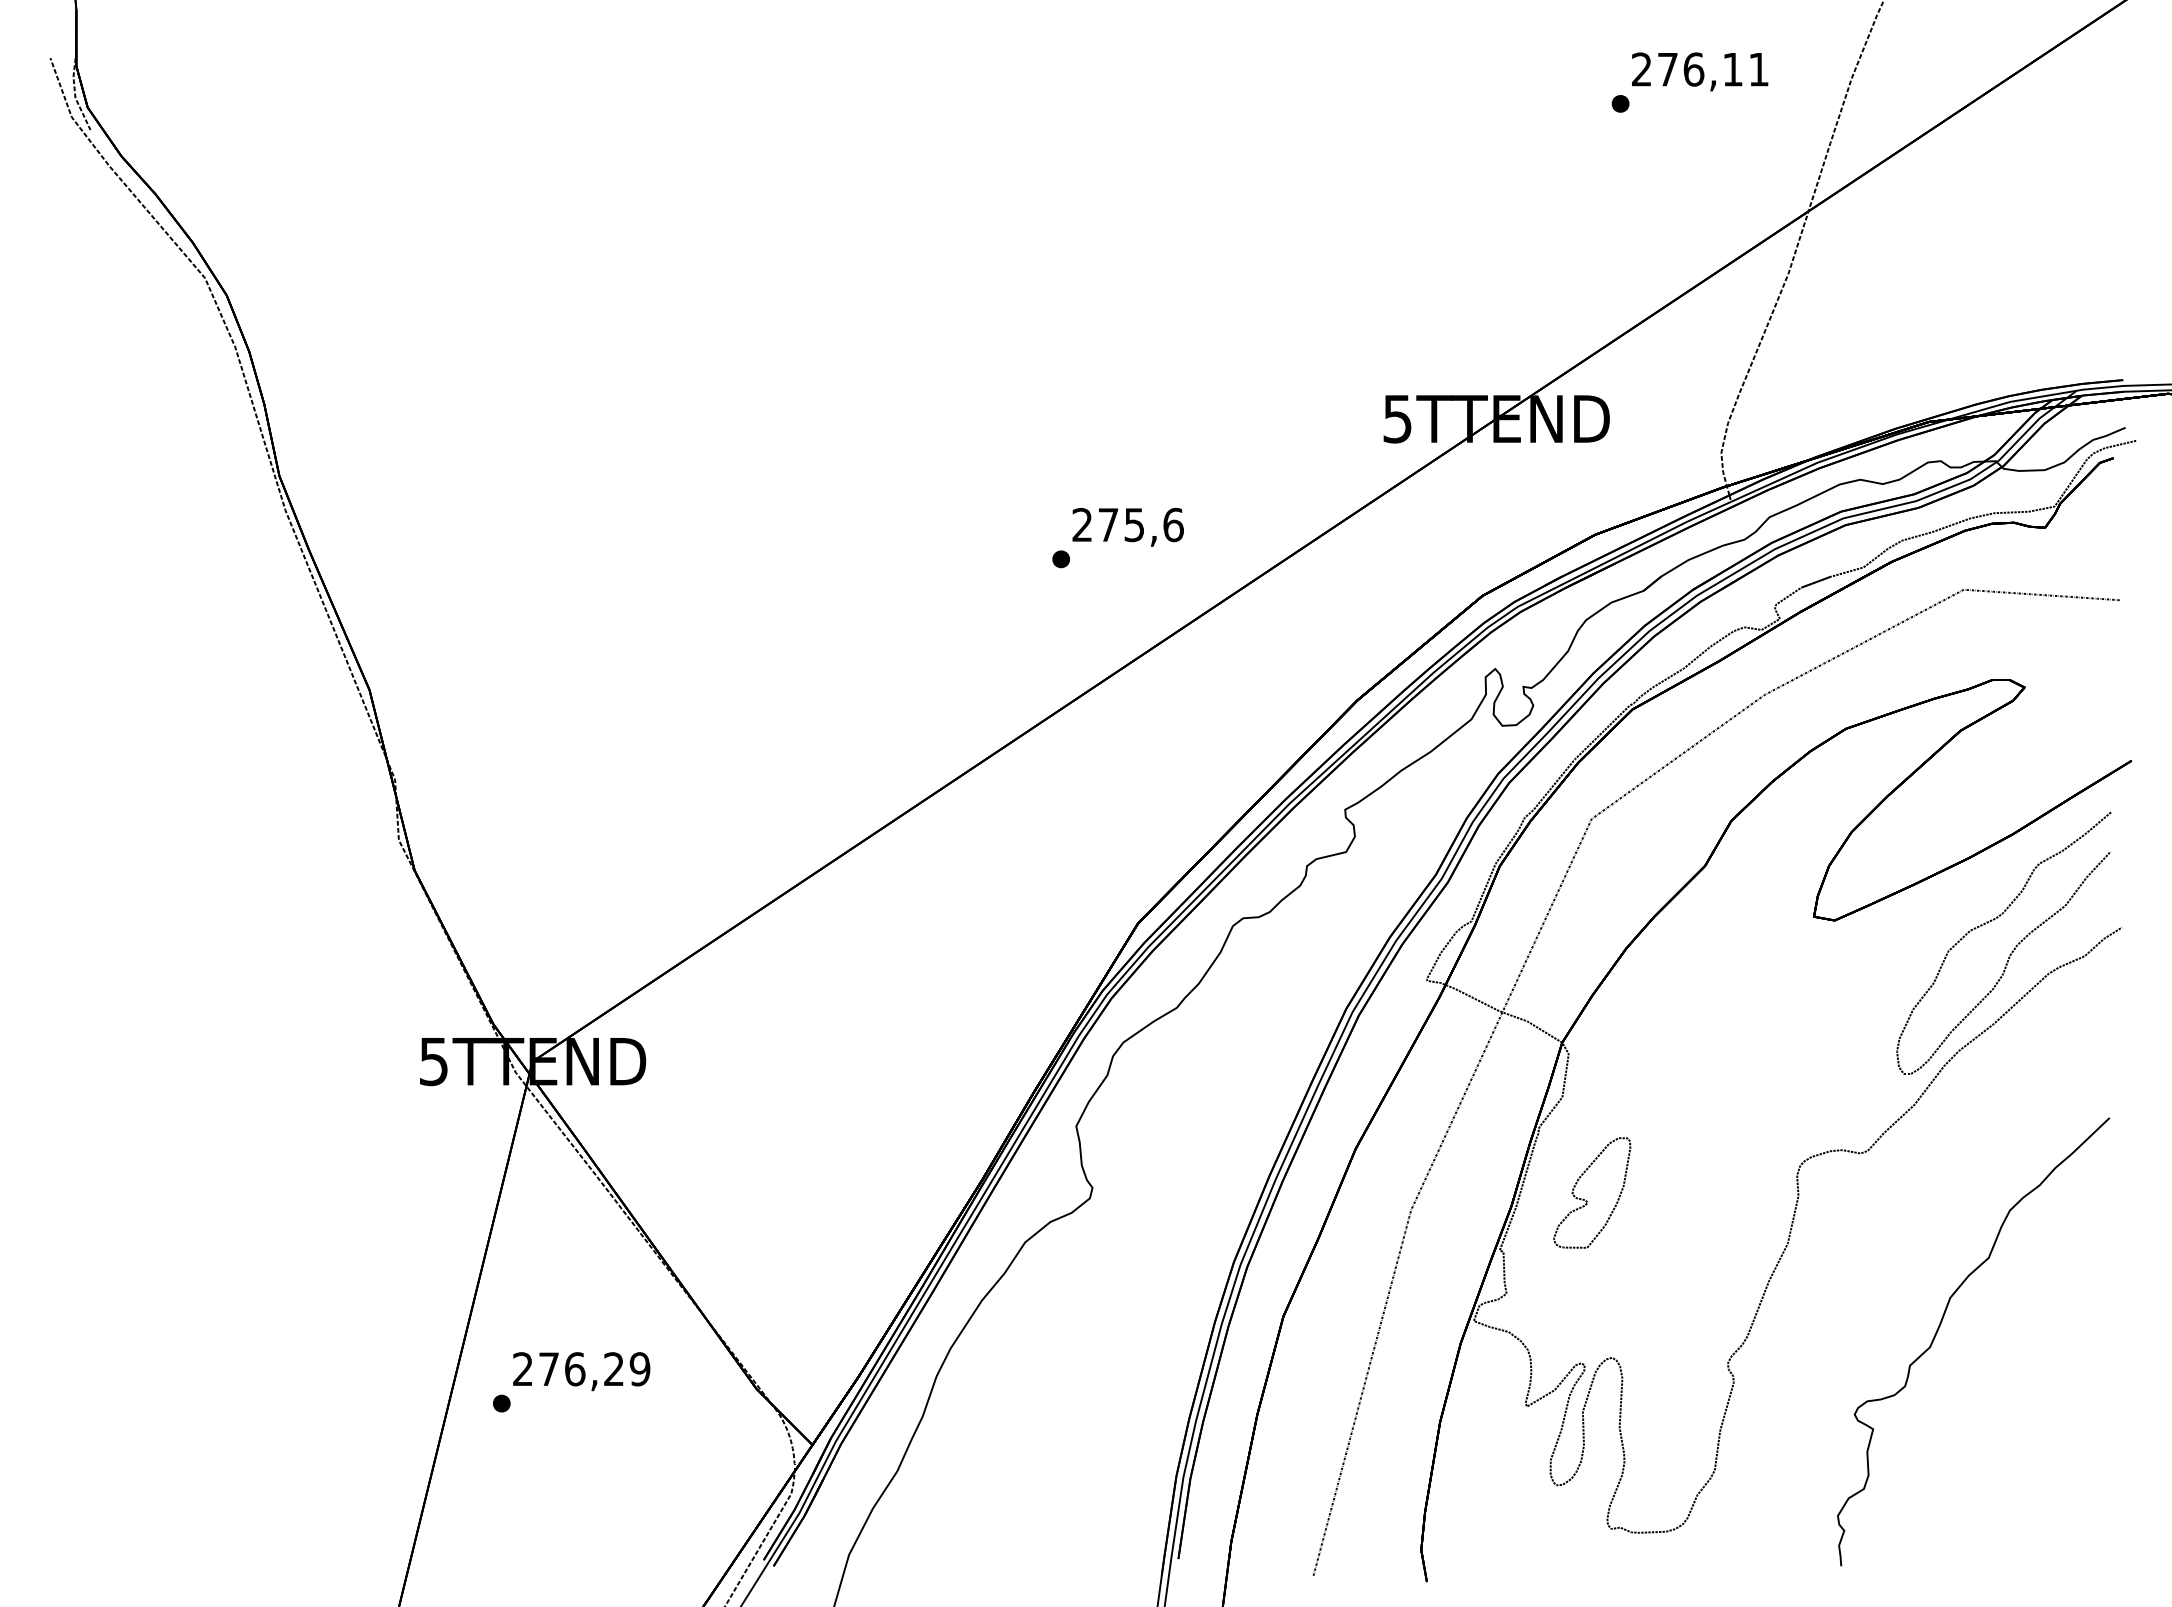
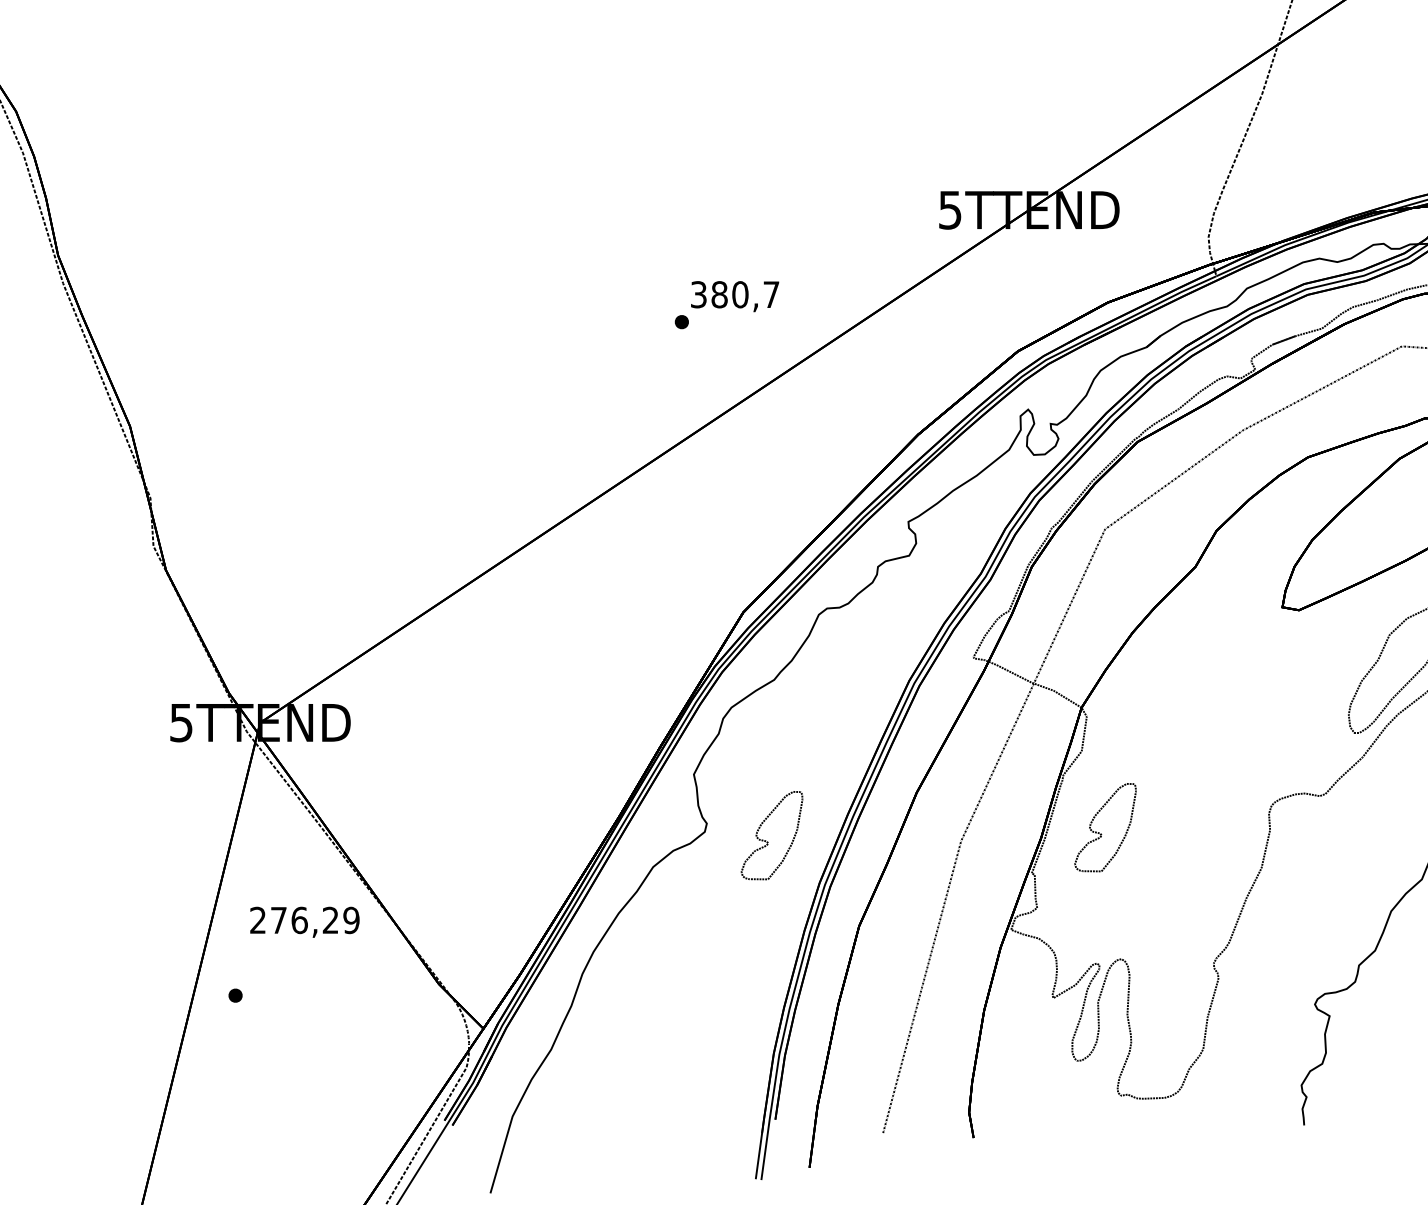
text: (1127, 524) -> (734, 294), 275,6 -> 380,7
part: (1168, 1210) -> (767, 841), added
text: (581, 1371) -> (304, 922), moved

